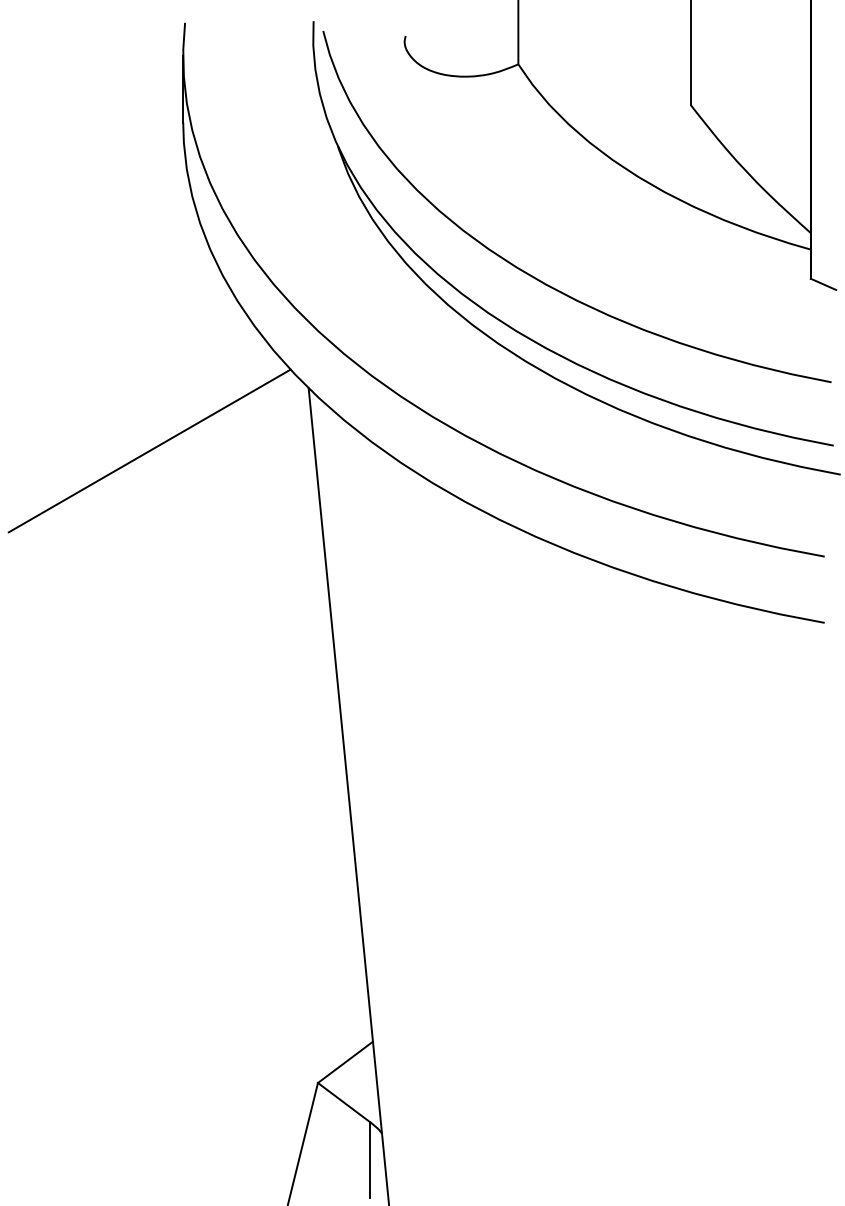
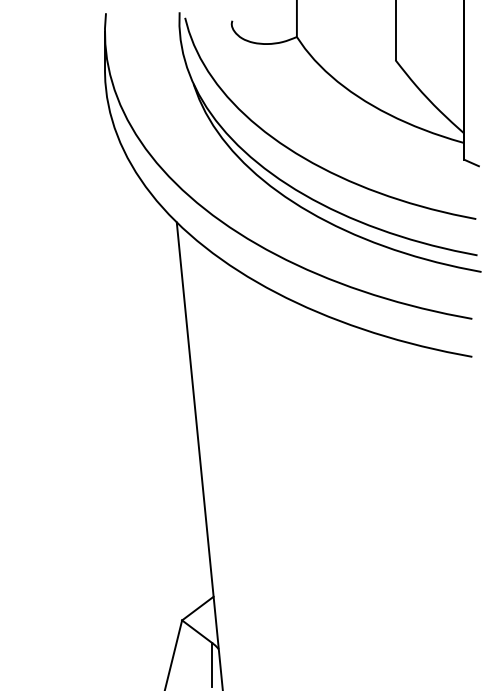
line: (149, 451) -> (85, 258), removed

